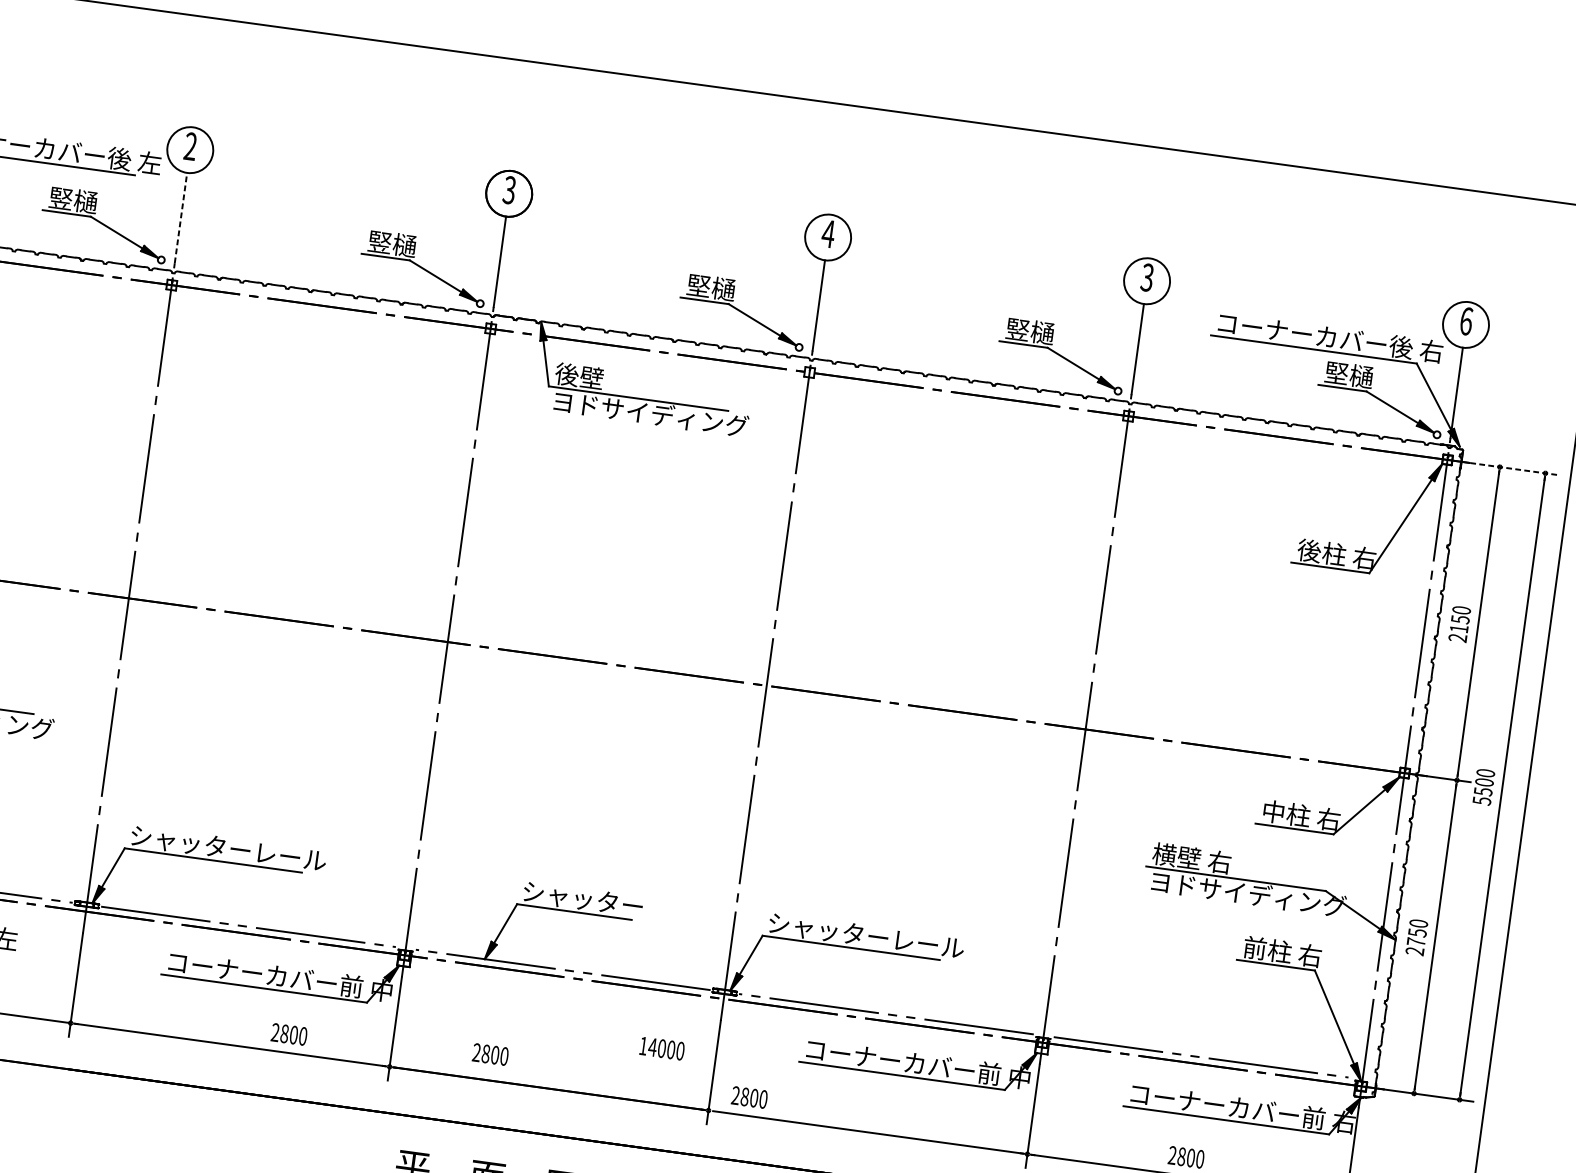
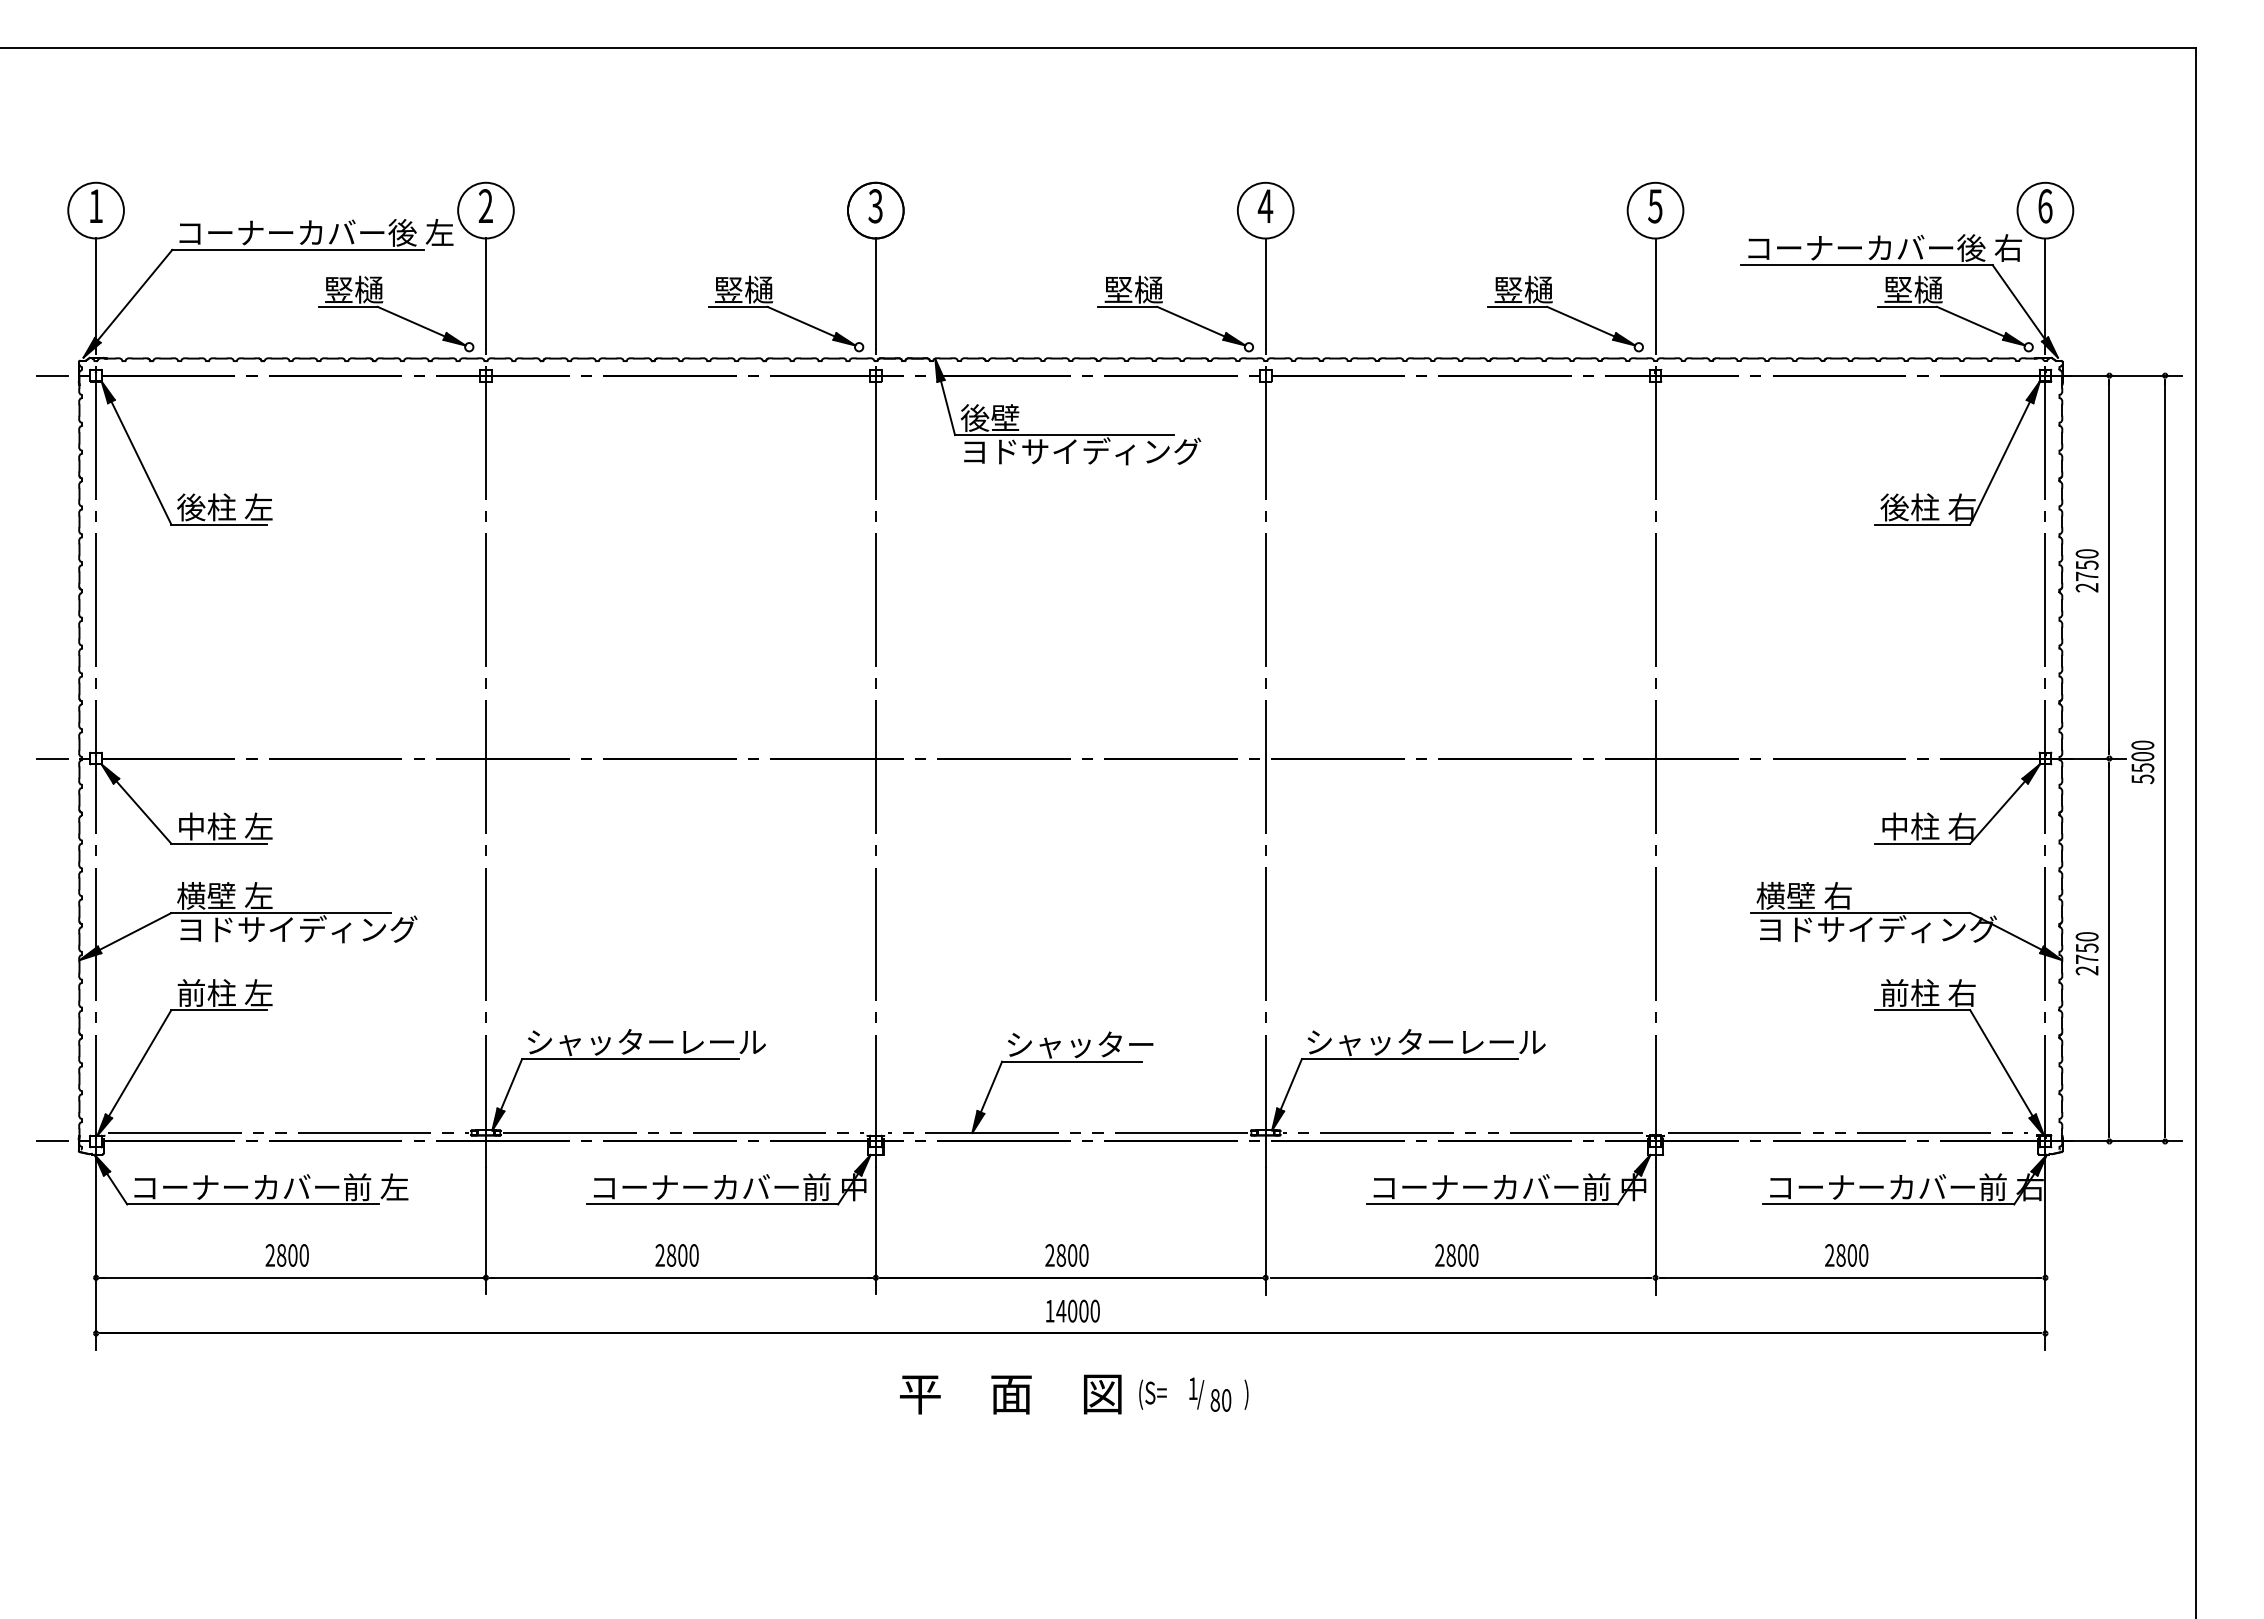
line: (180, 217) -> (485, 293), dashed -> solid
text: (1147, 277) -> (1655, 205), 3 -> 5
line: (1515, 469) -> (2128, 375), dashed -> solid
text: (1459, 628) -> (2087, 576), 2150 -> 2750
text: (288, 1034) -> (676, 1255), moved
text: (661, 1048) -> (1072, 1310), moved
text: (490, 1054) -> (1066, 1255), moved
text: (749, 1097) -> (1456, 1255), moved

